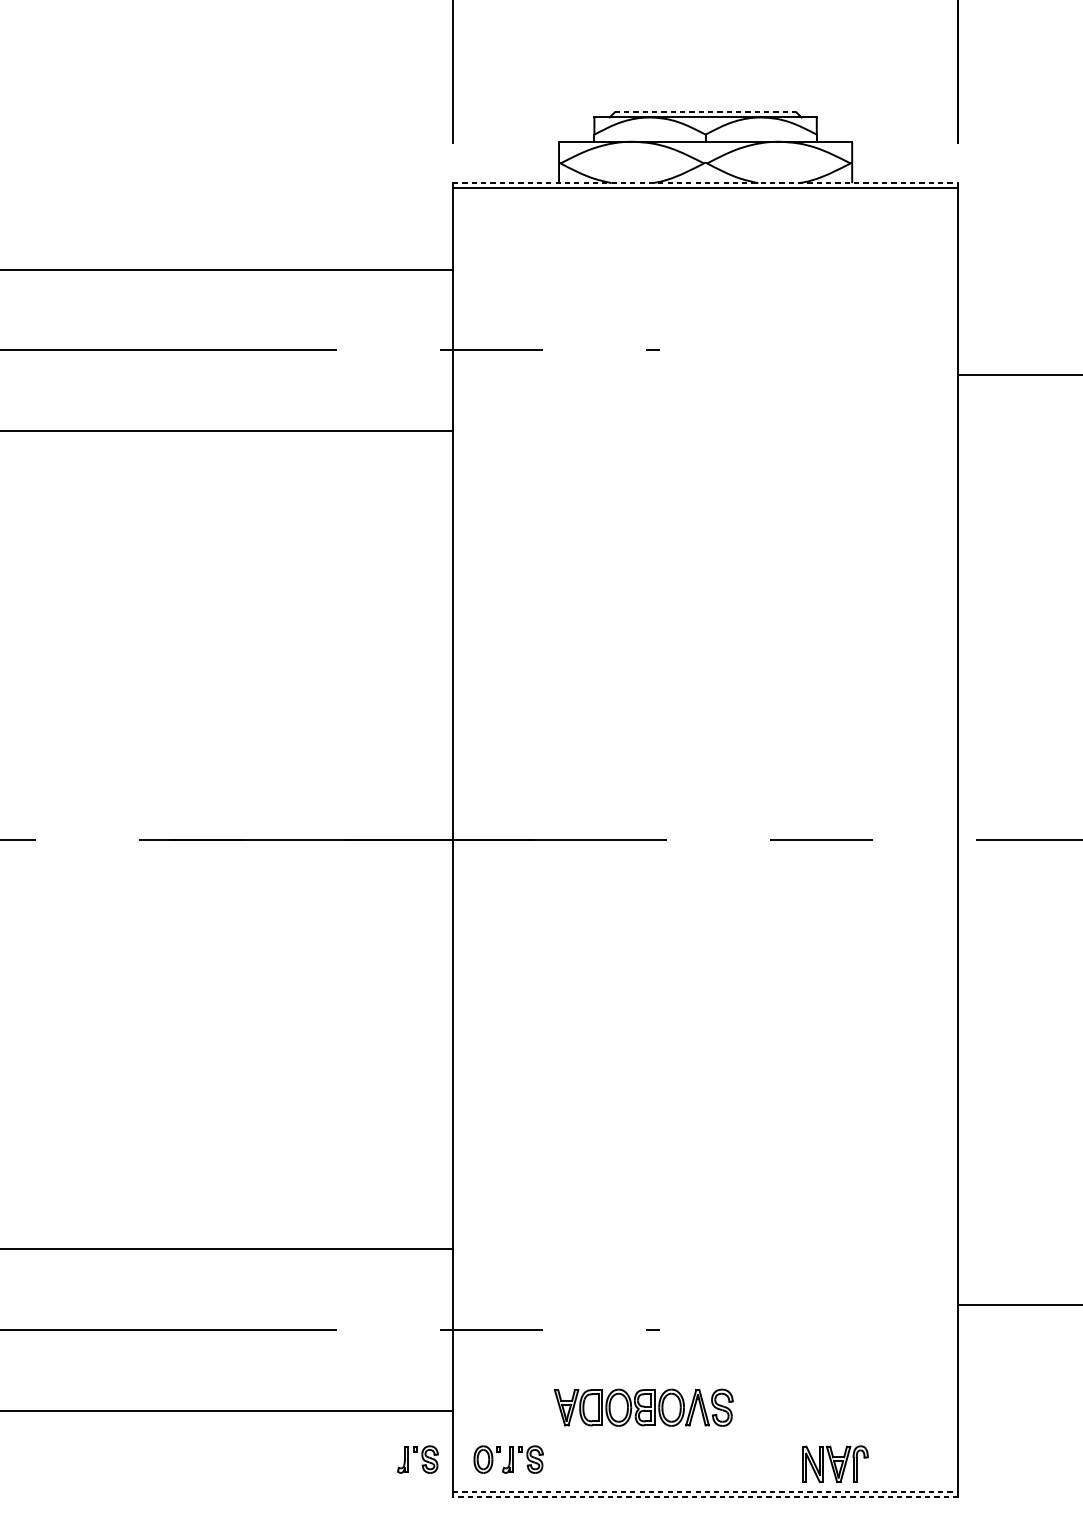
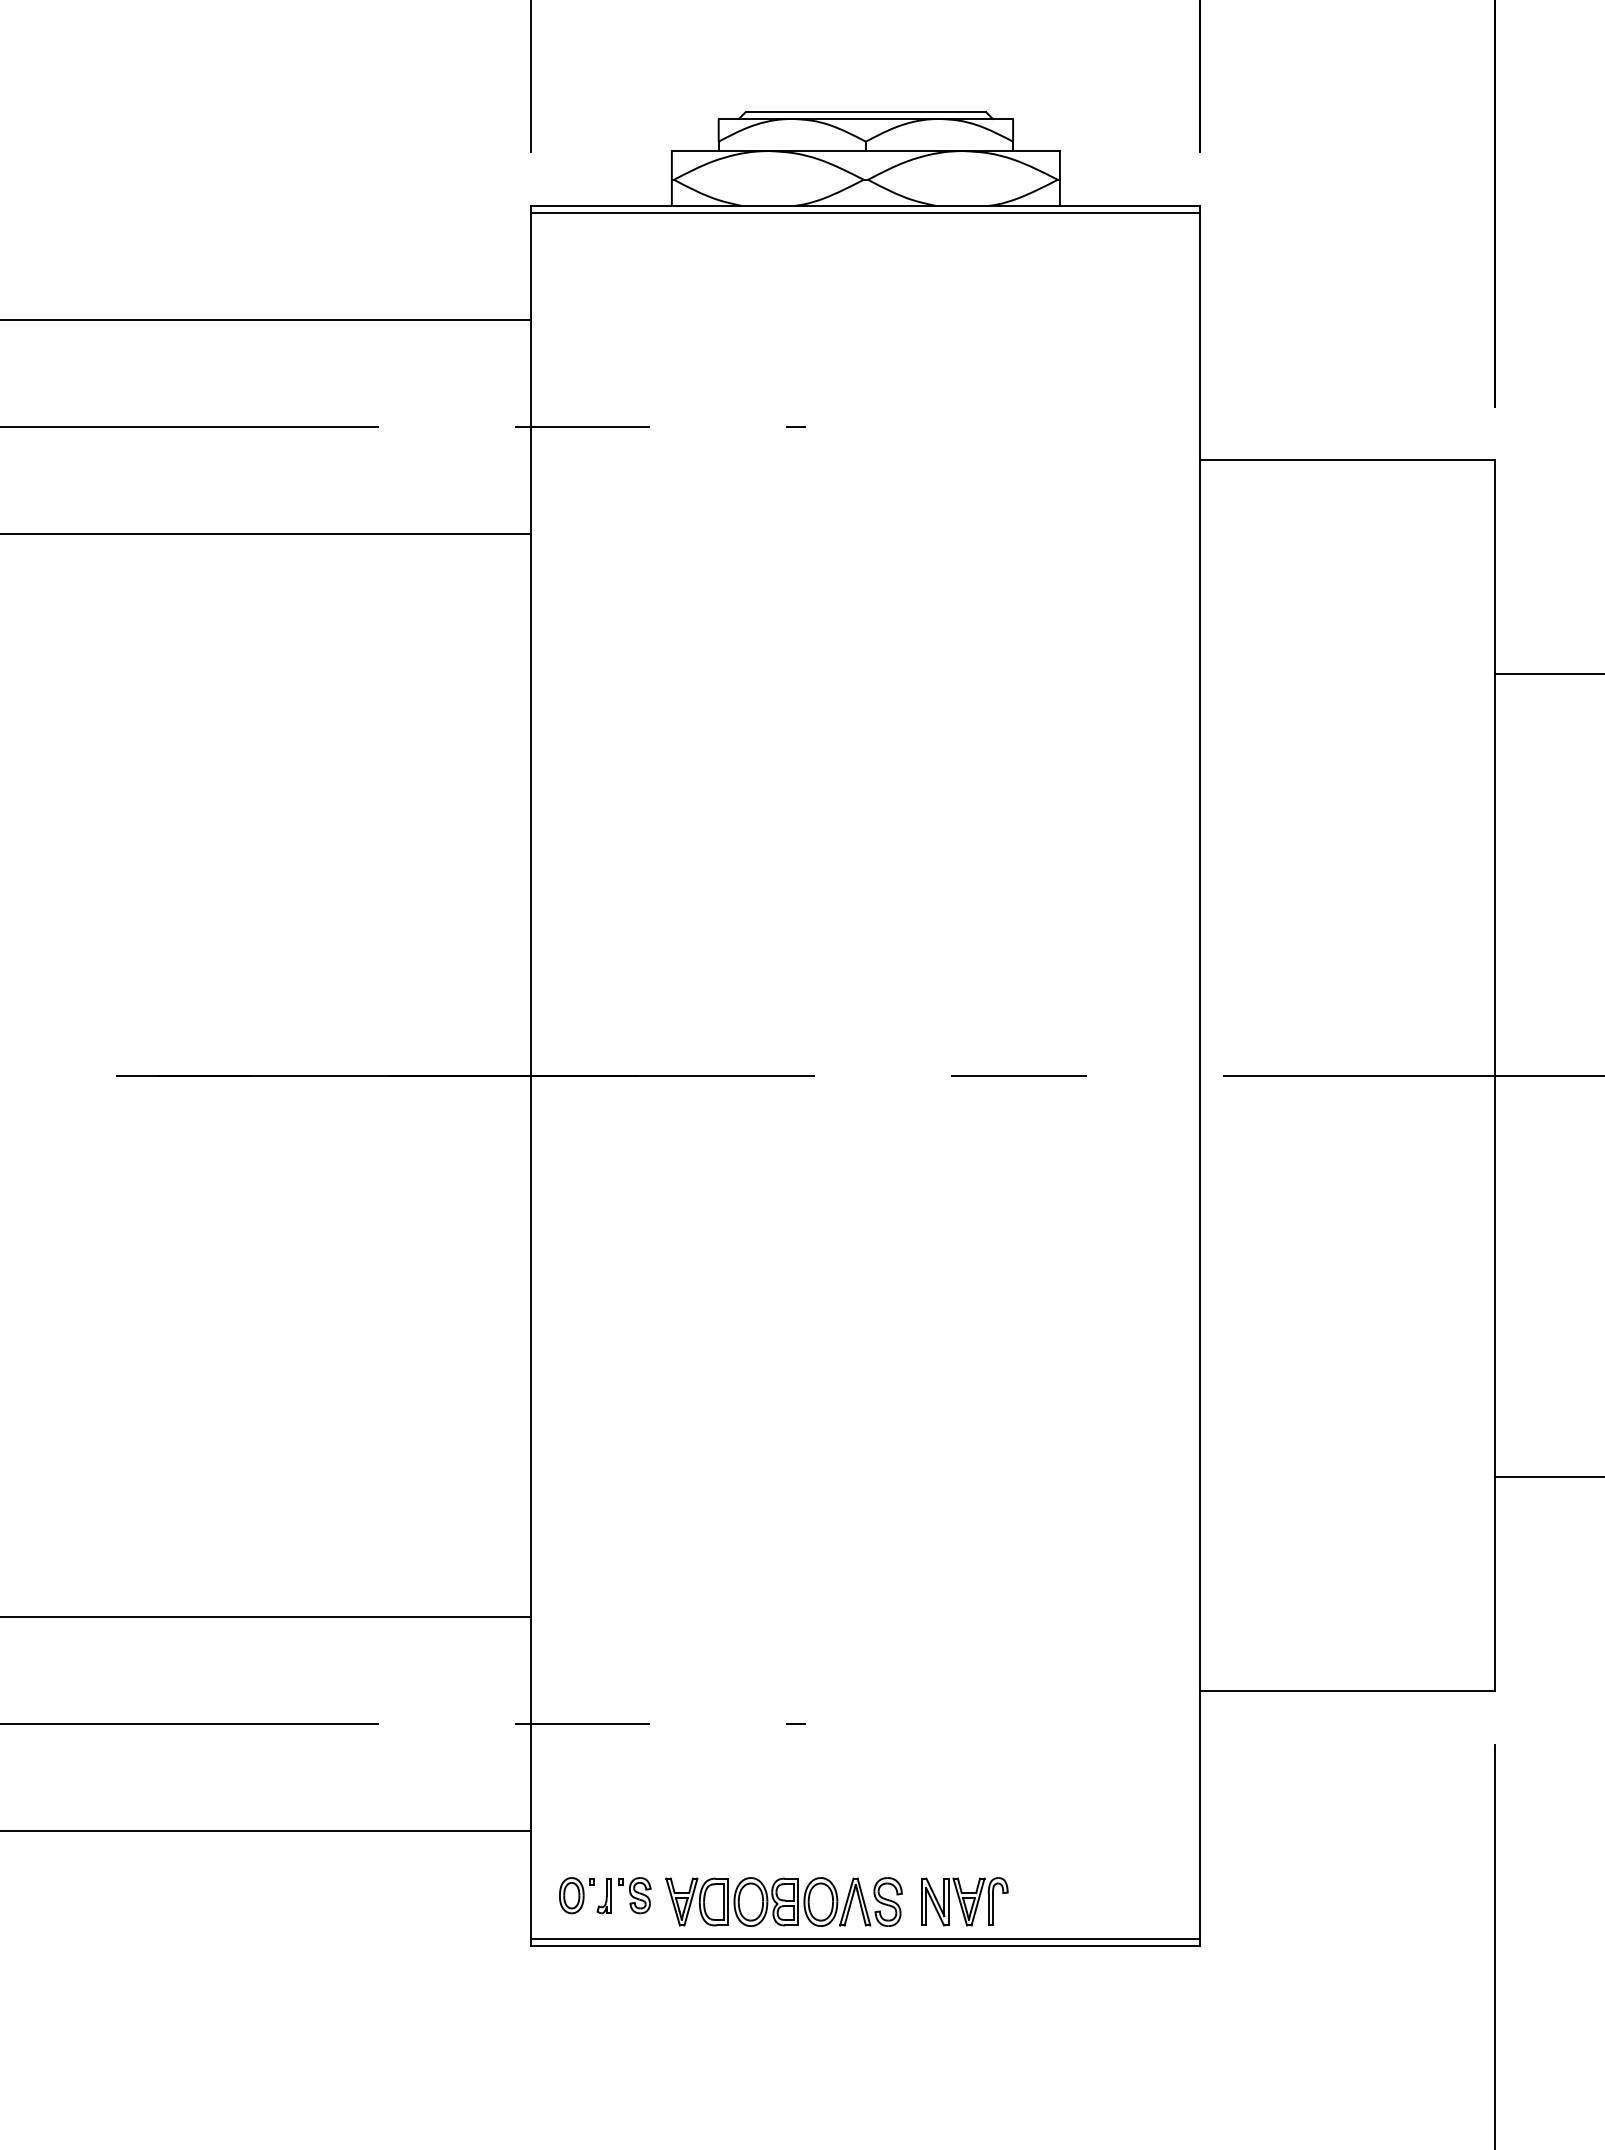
line: (706, 112) -> (866, 112), dashed -> solid
line: (705, 182) -> (865, 205), dashed -> solid
part: (643, 1407) -> (783, 1901), moved
part: (422, 1457) -> (490, 1893), removed
part: (835, 1464) -> (964, 1901), moved
line: (705, 1491) -> (865, 1938), dashed -> solid
line: (705, 1497) -> (865, 1945), dashed -> solid

